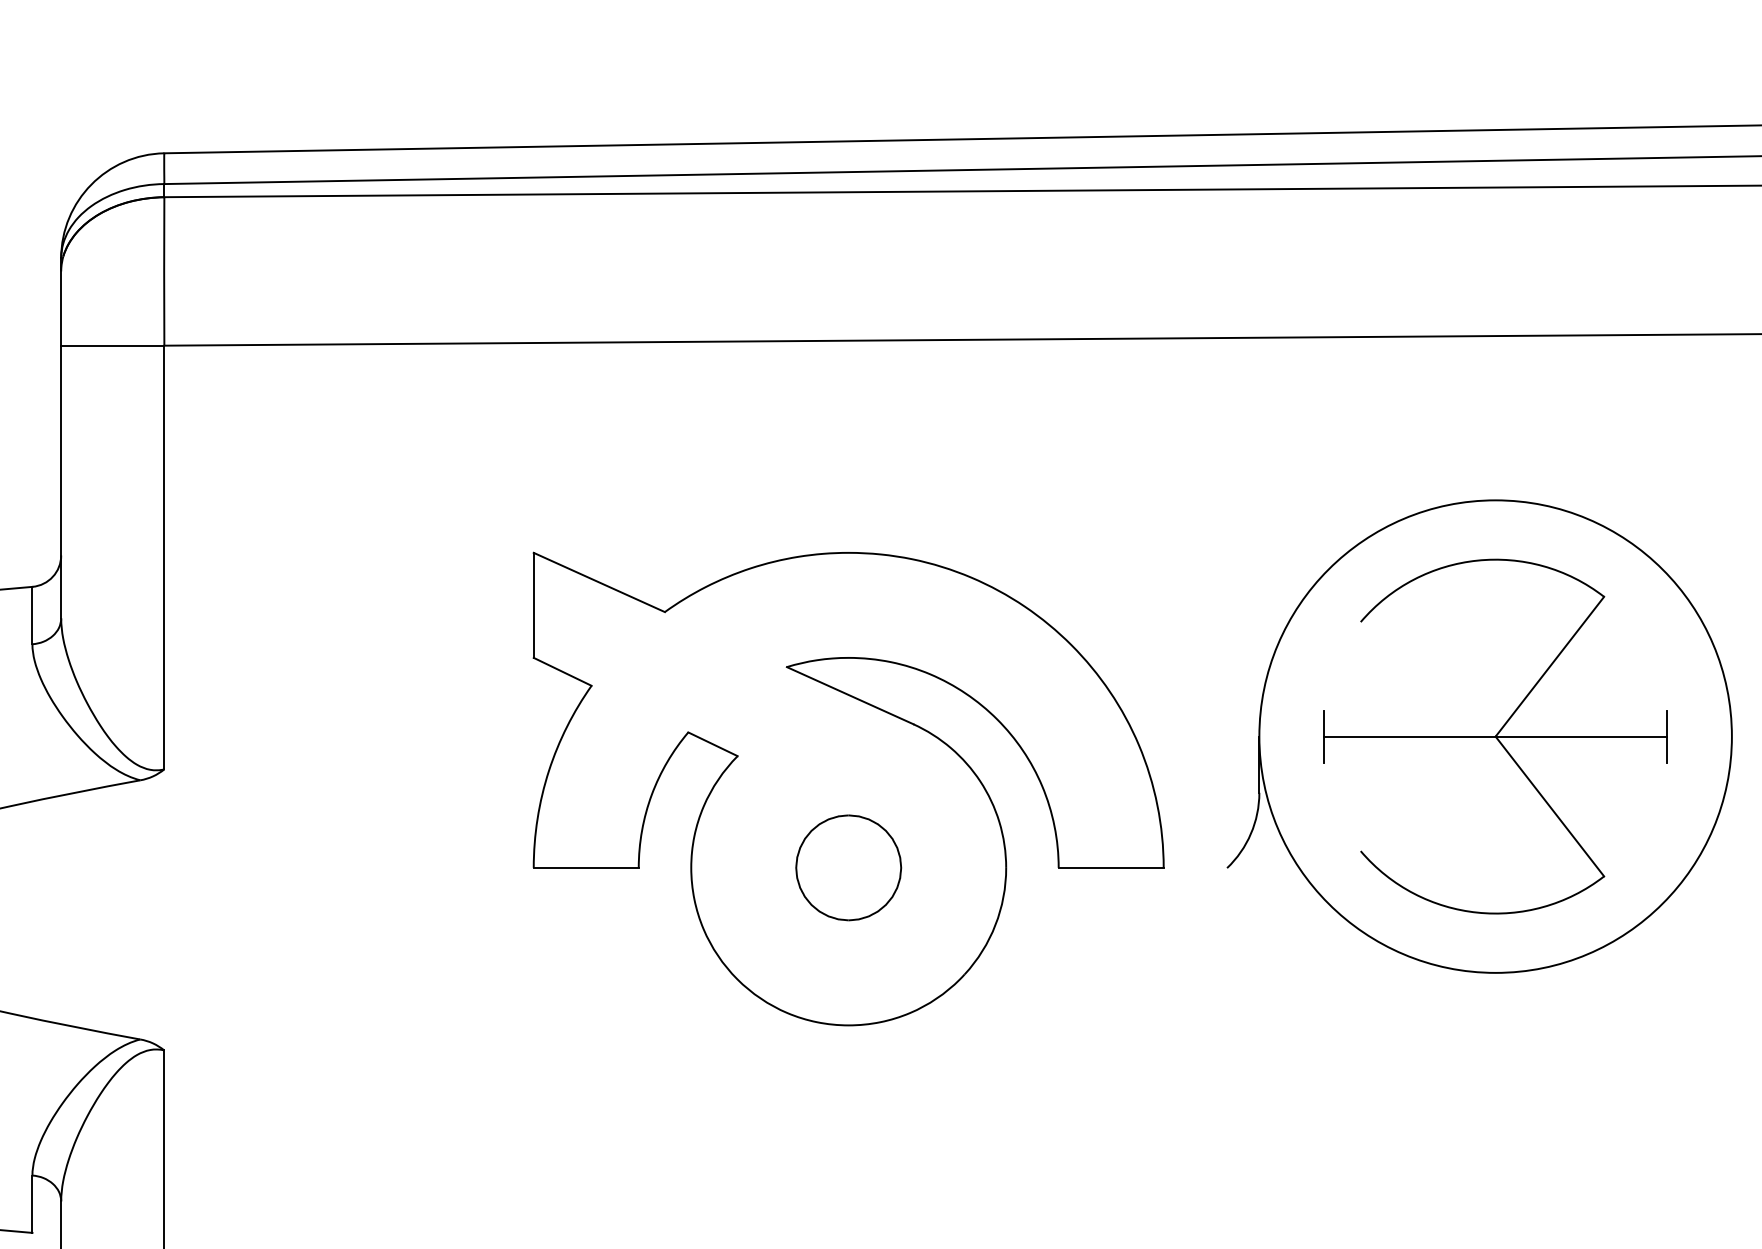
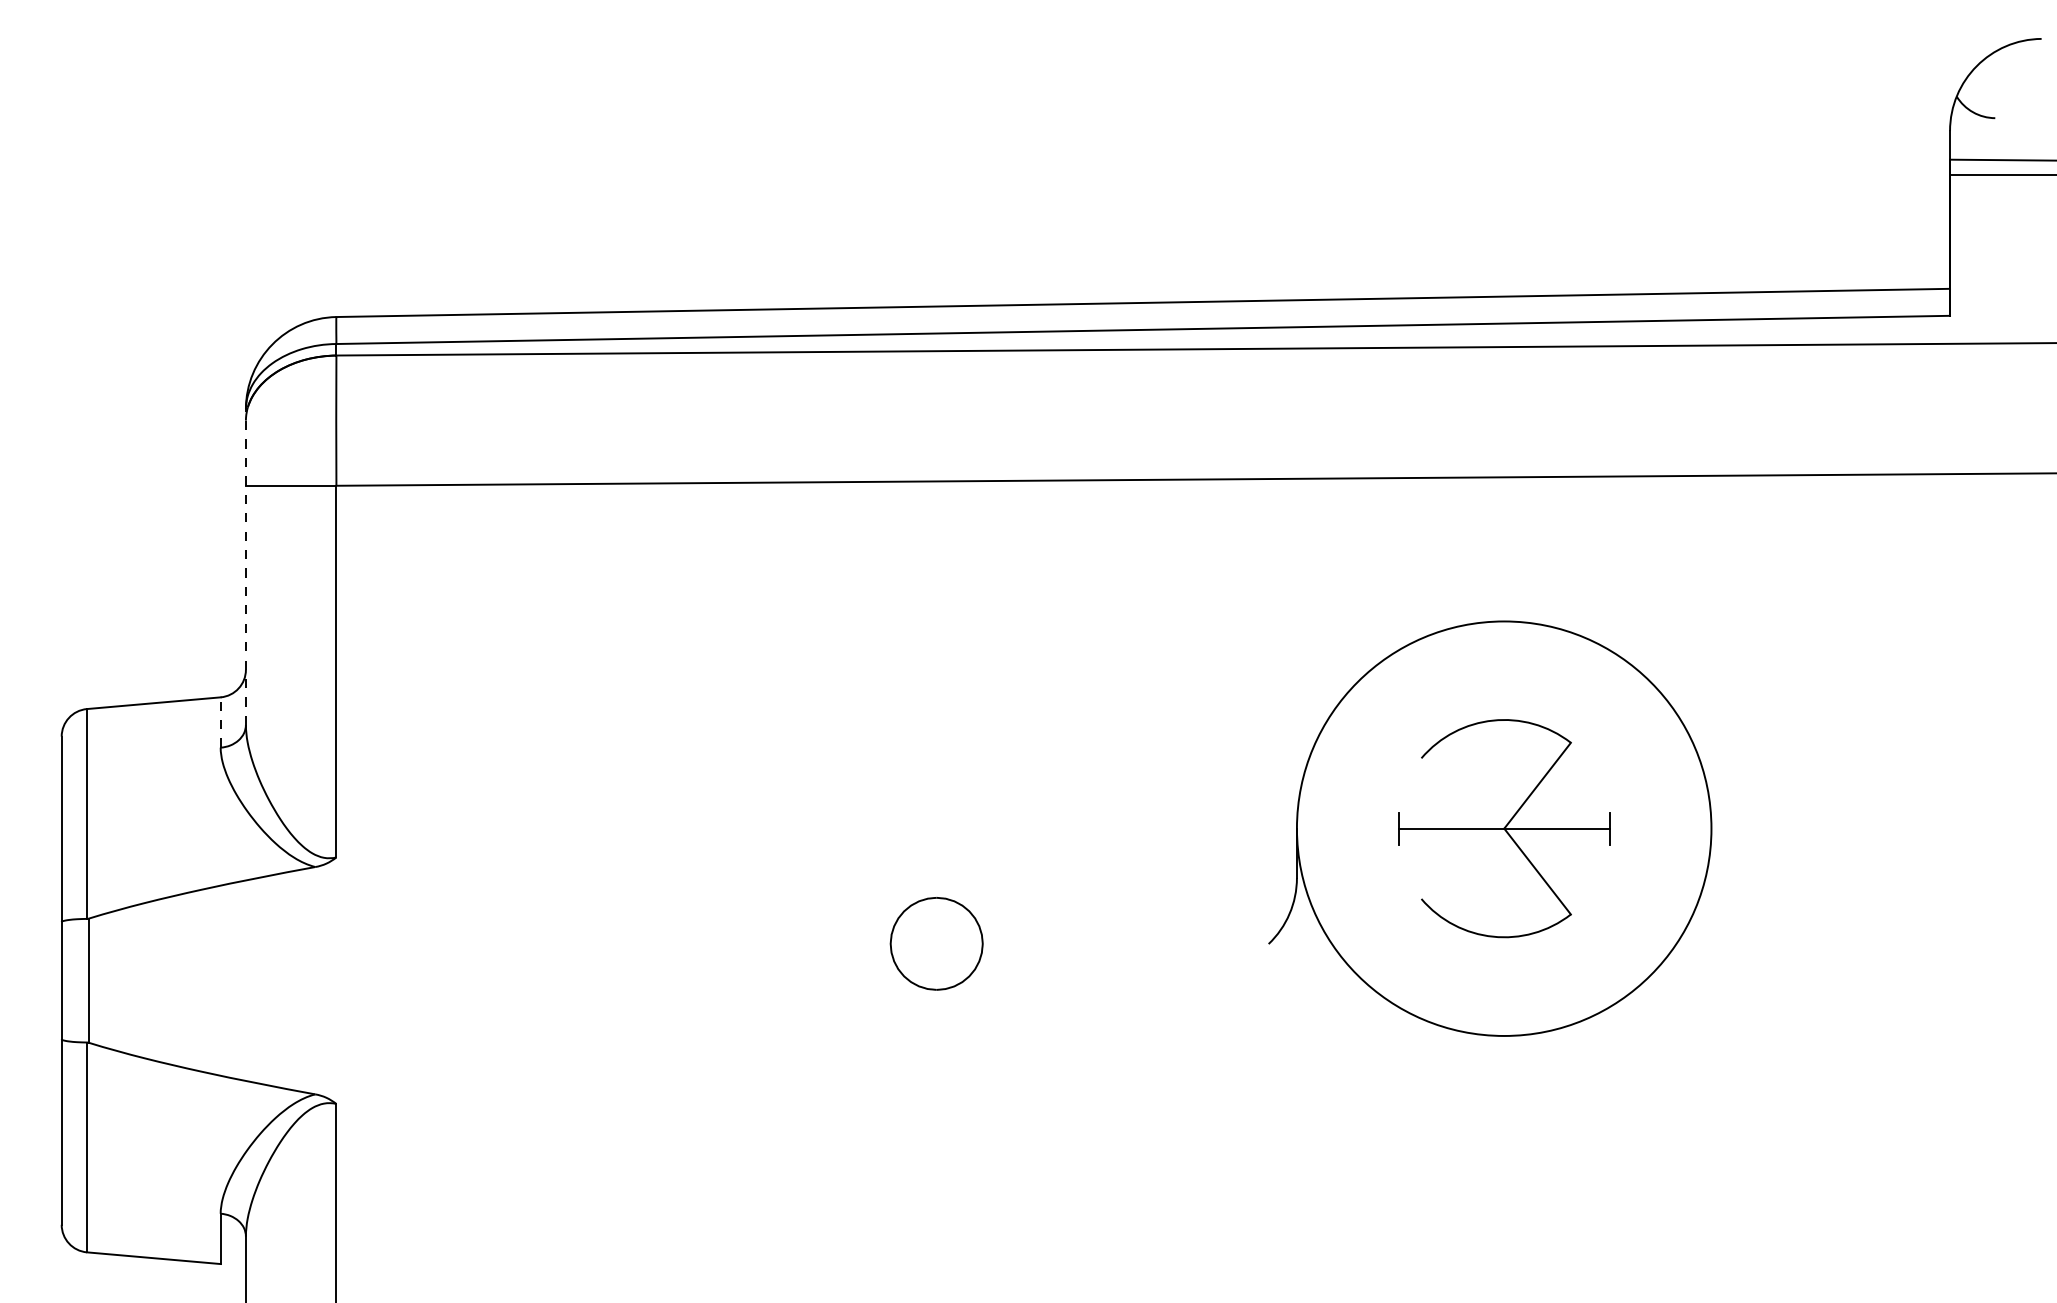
line: (60, 438) -> (245, 567), solid -> dashed
line: (32, 615) -> (220, 722), solid -> dashed
part: (1495, 736) -> (1504, 828), size x0.7
part: (848, 788) -> (936, 874), removed

